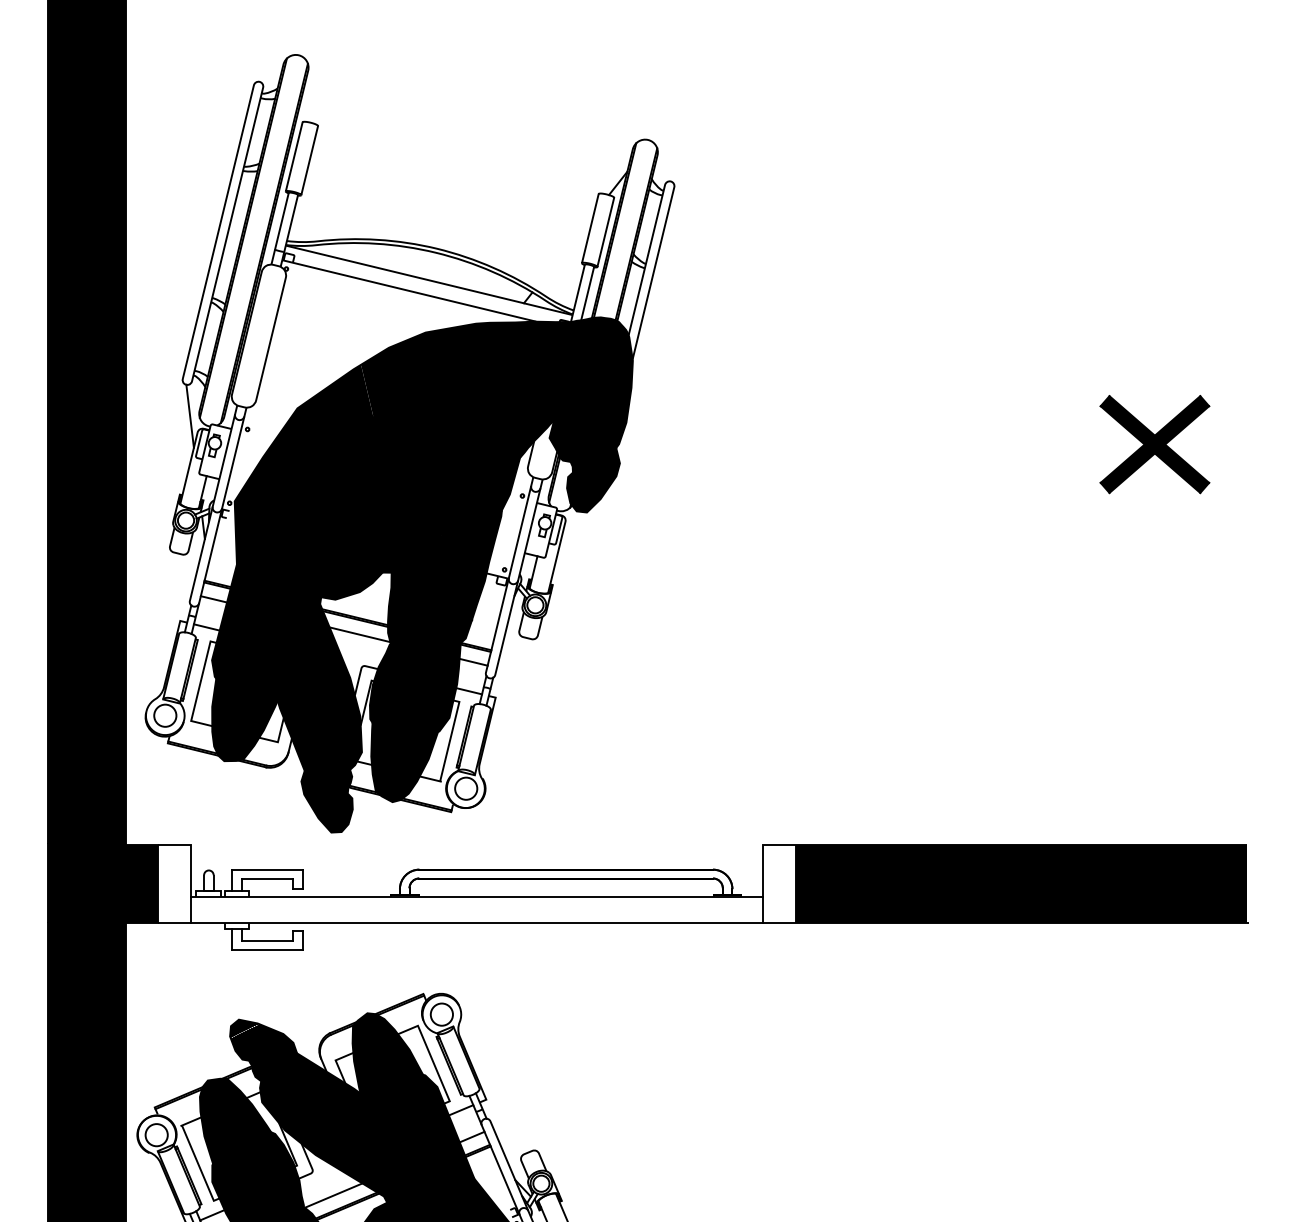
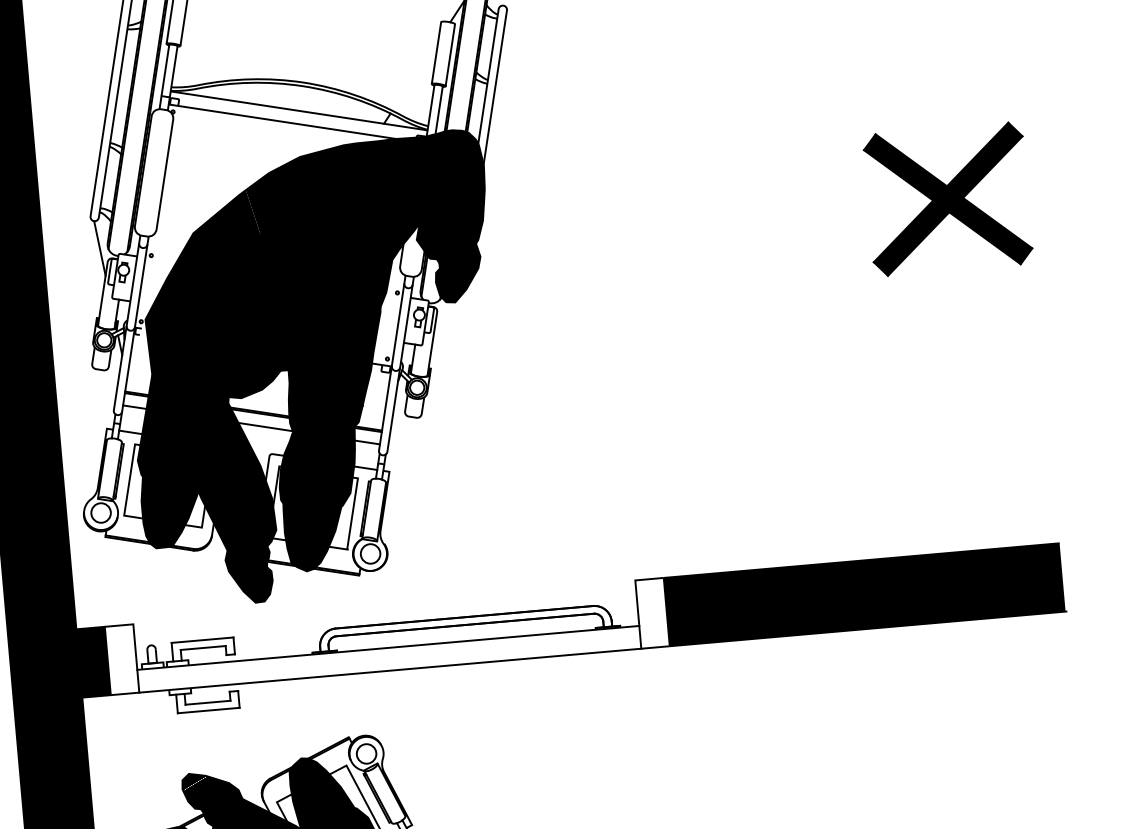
part: (1154, 444) -> (947, 199), size x1.67

